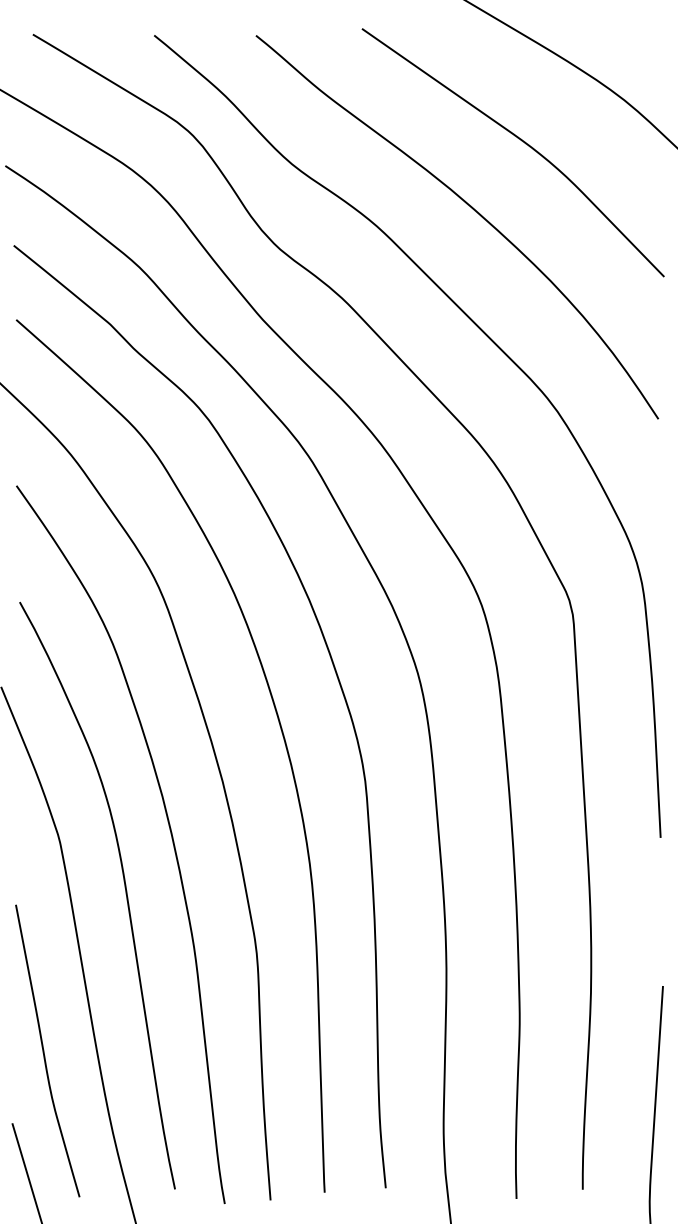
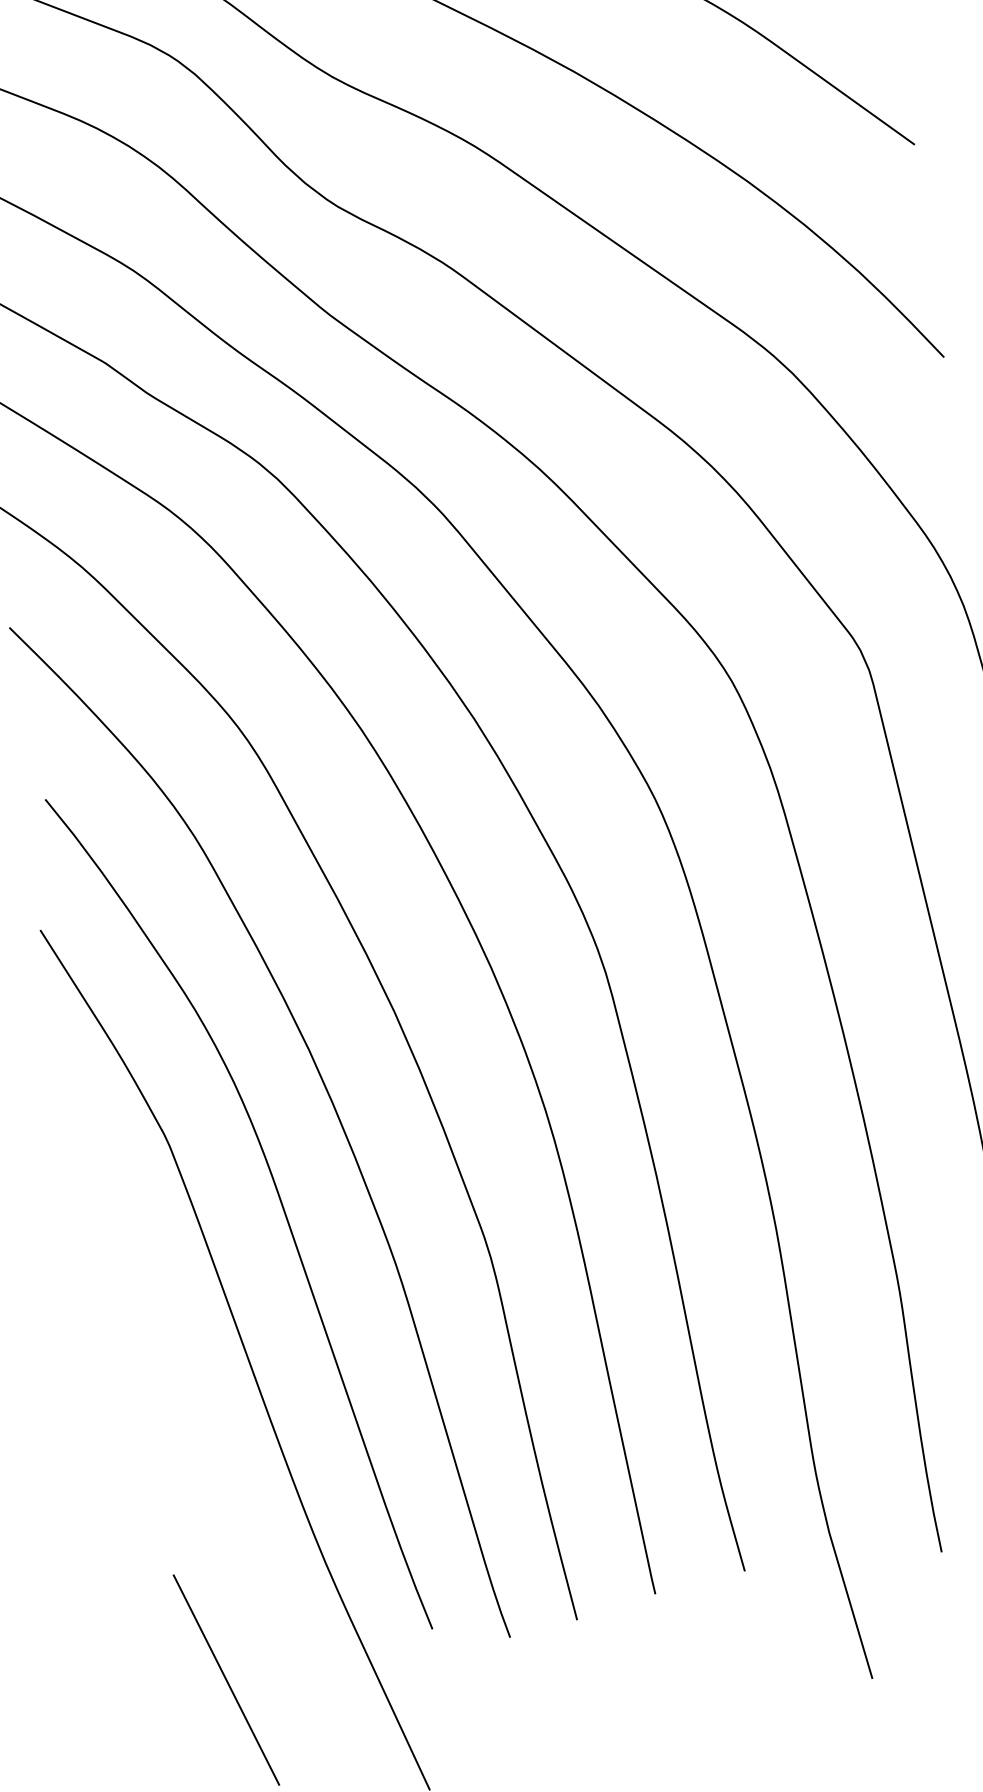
curve: (44, 1050) -> (201, 1458), removed

